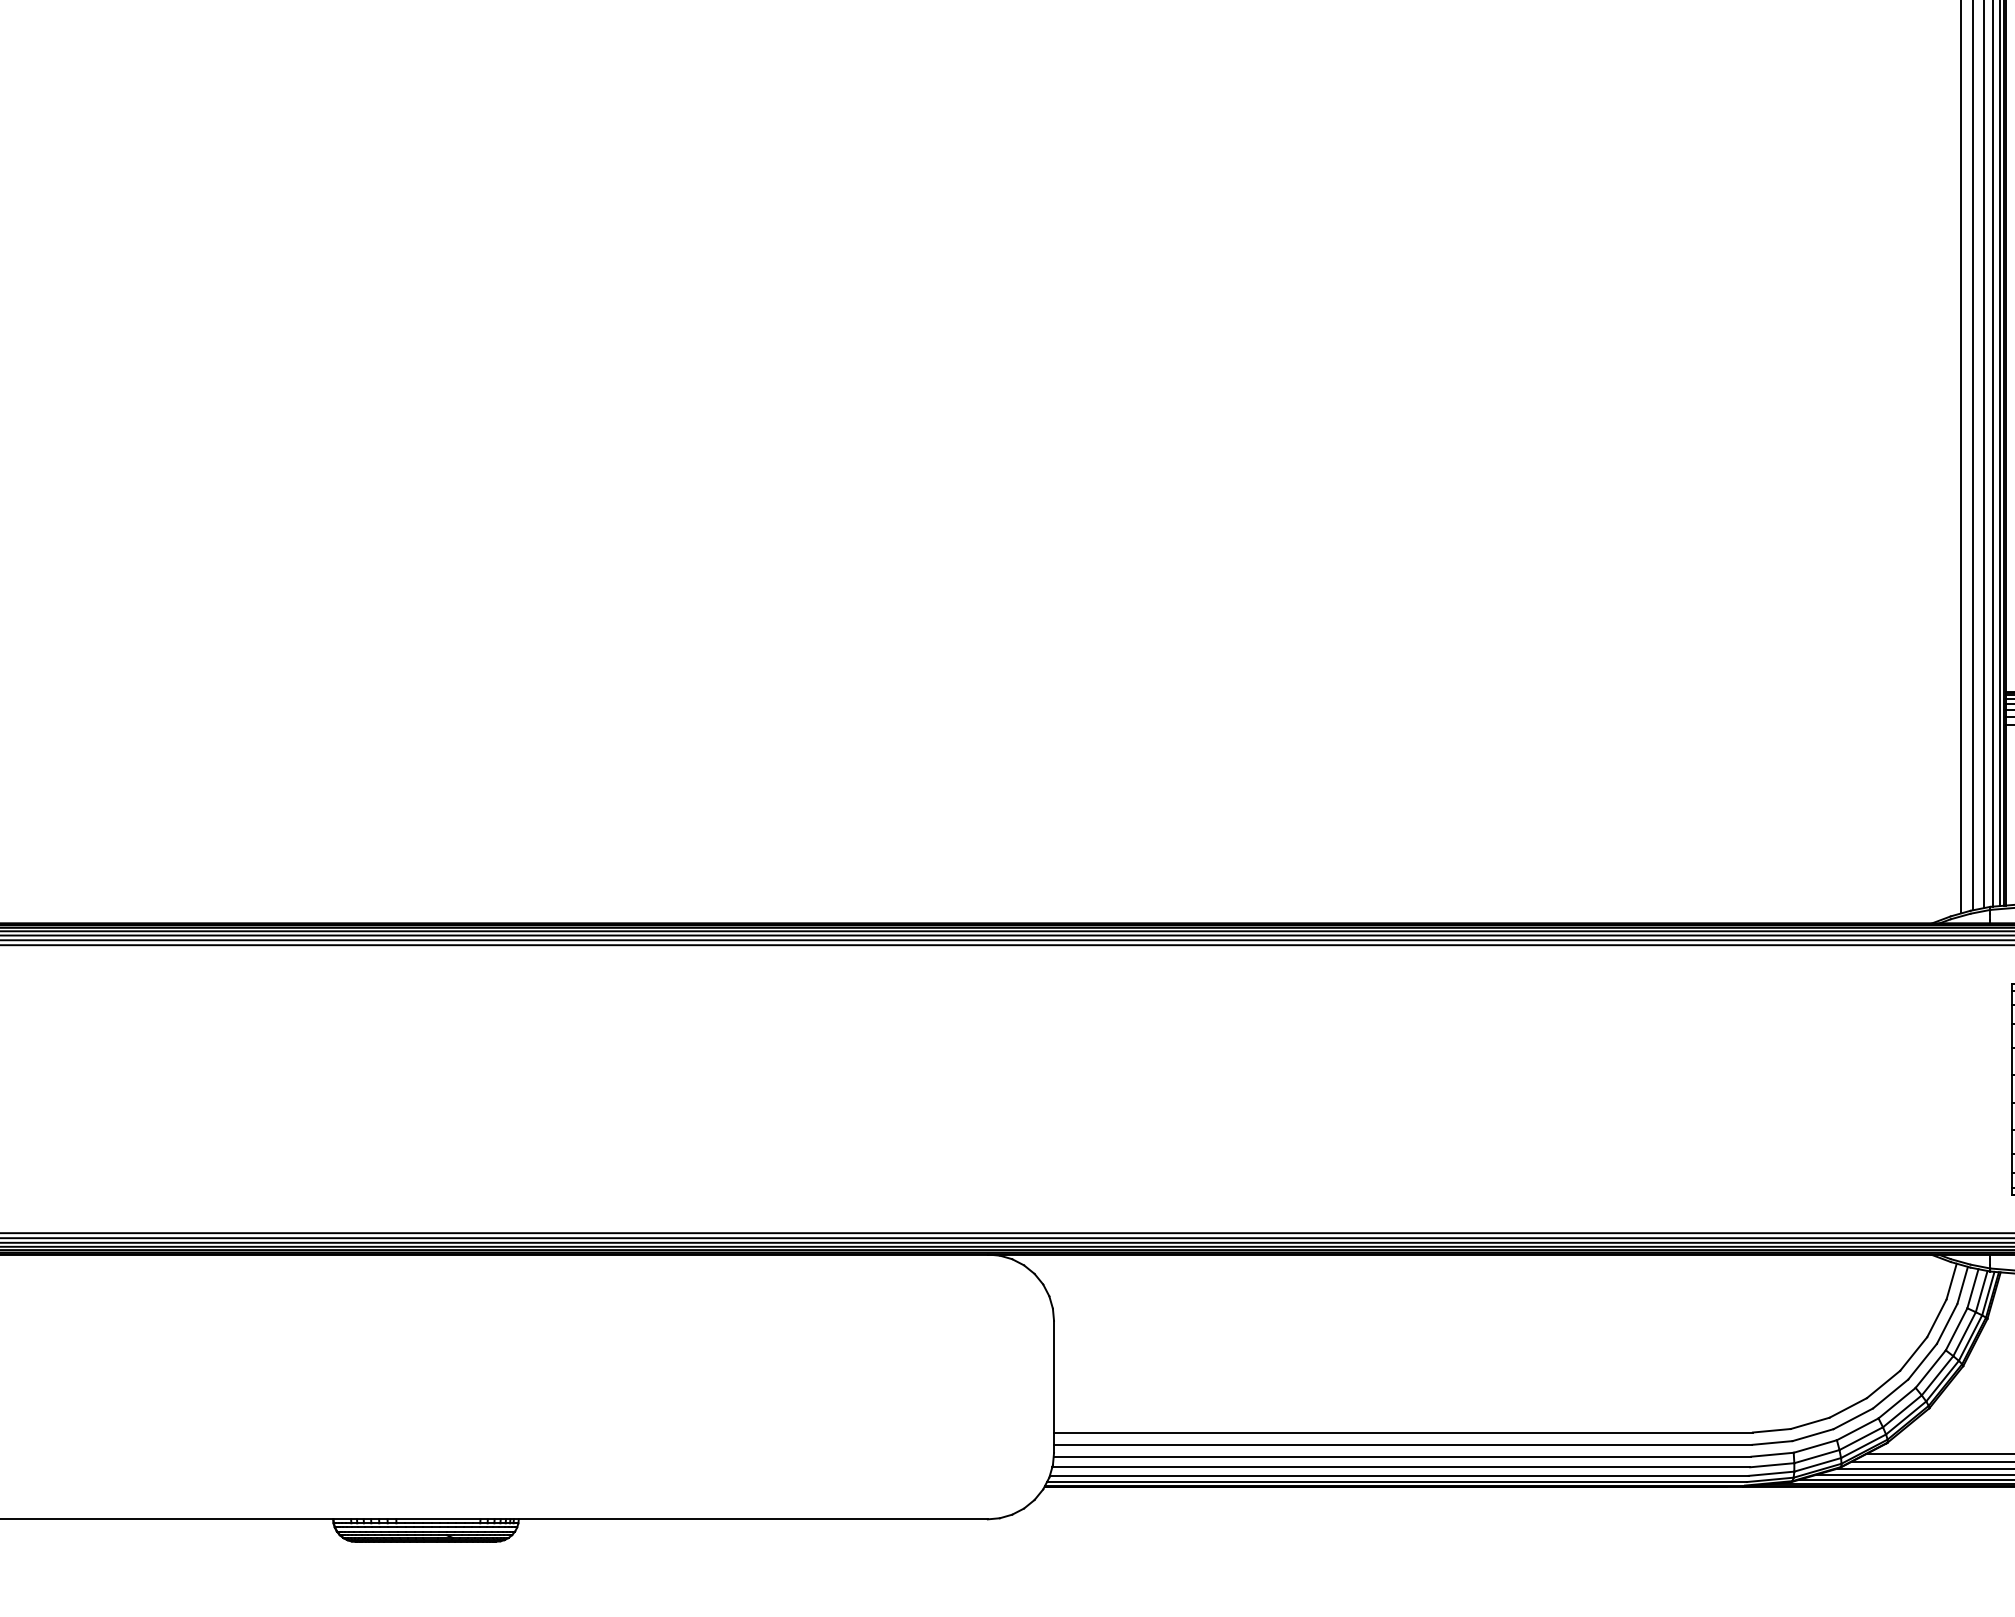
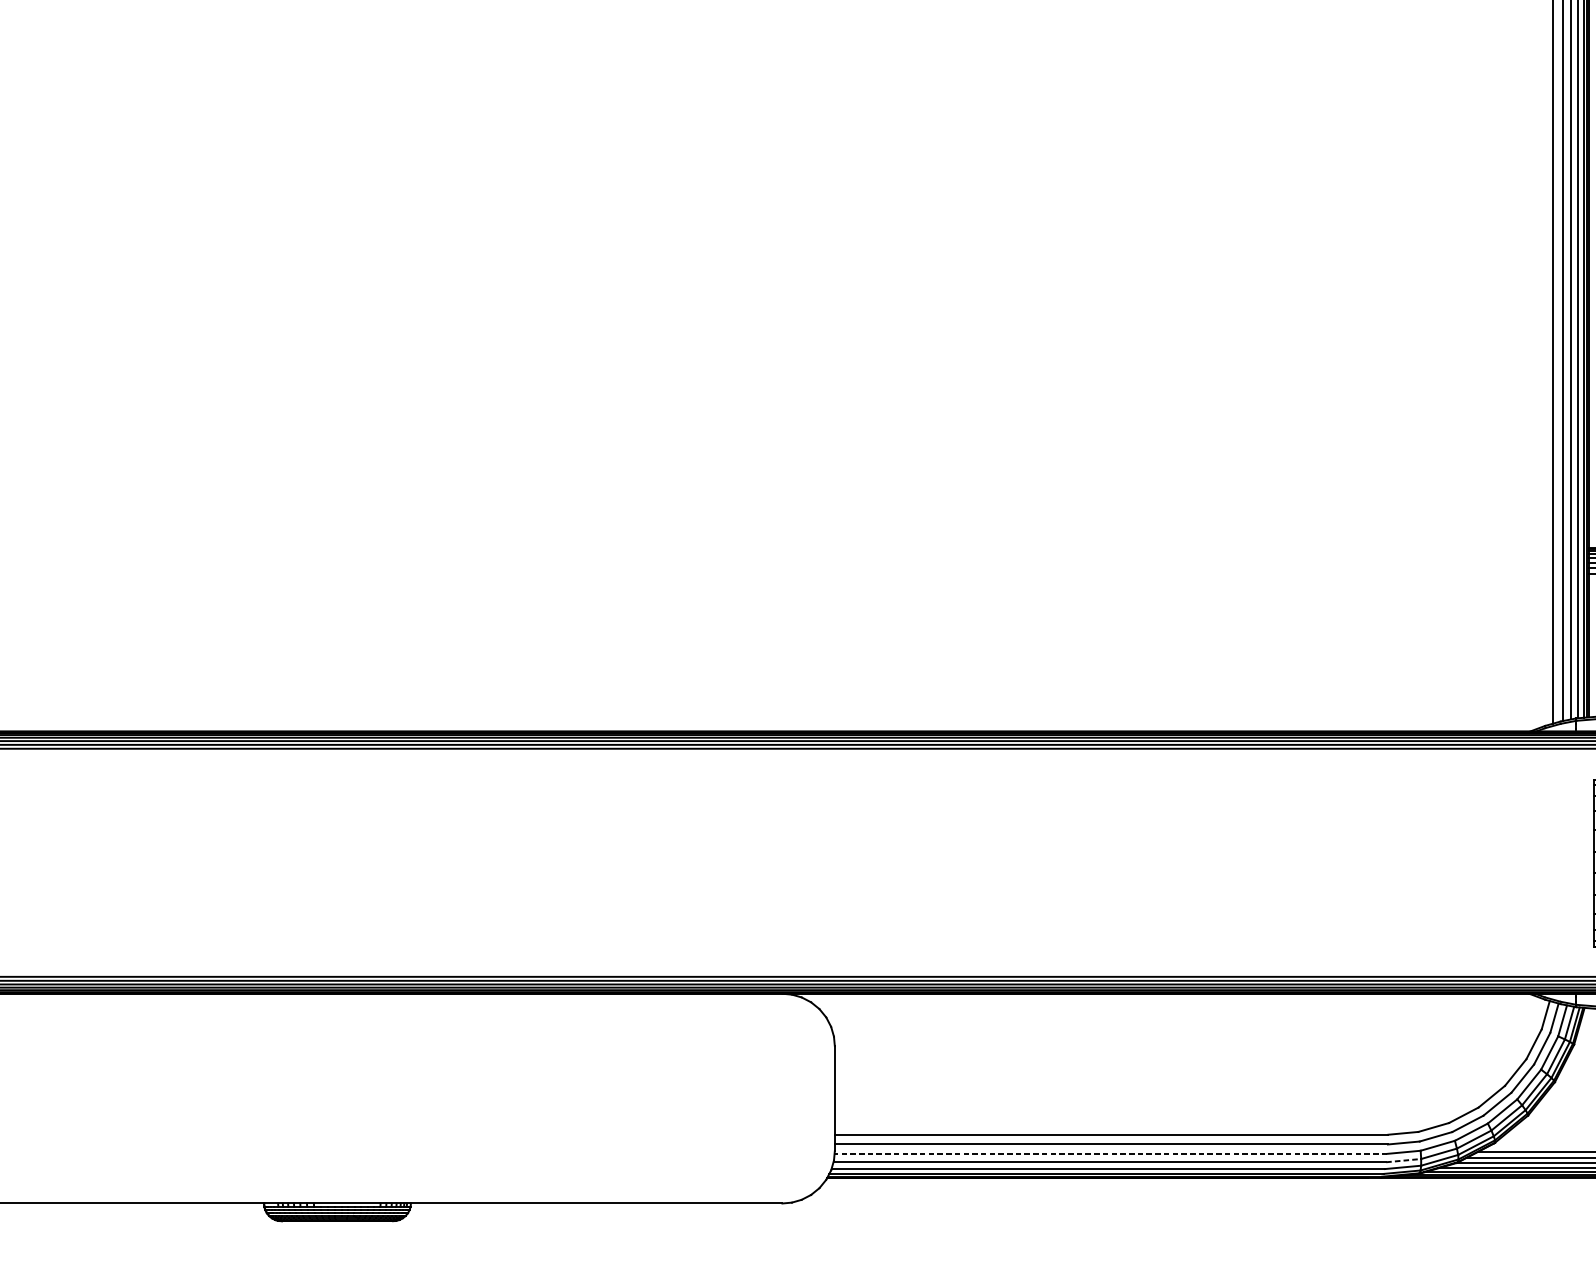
line: (1402, 1456) -> (1110, 1153), solid -> dashed
line: (1772, 1465) -> (1403, 1160), solid -> dashed

